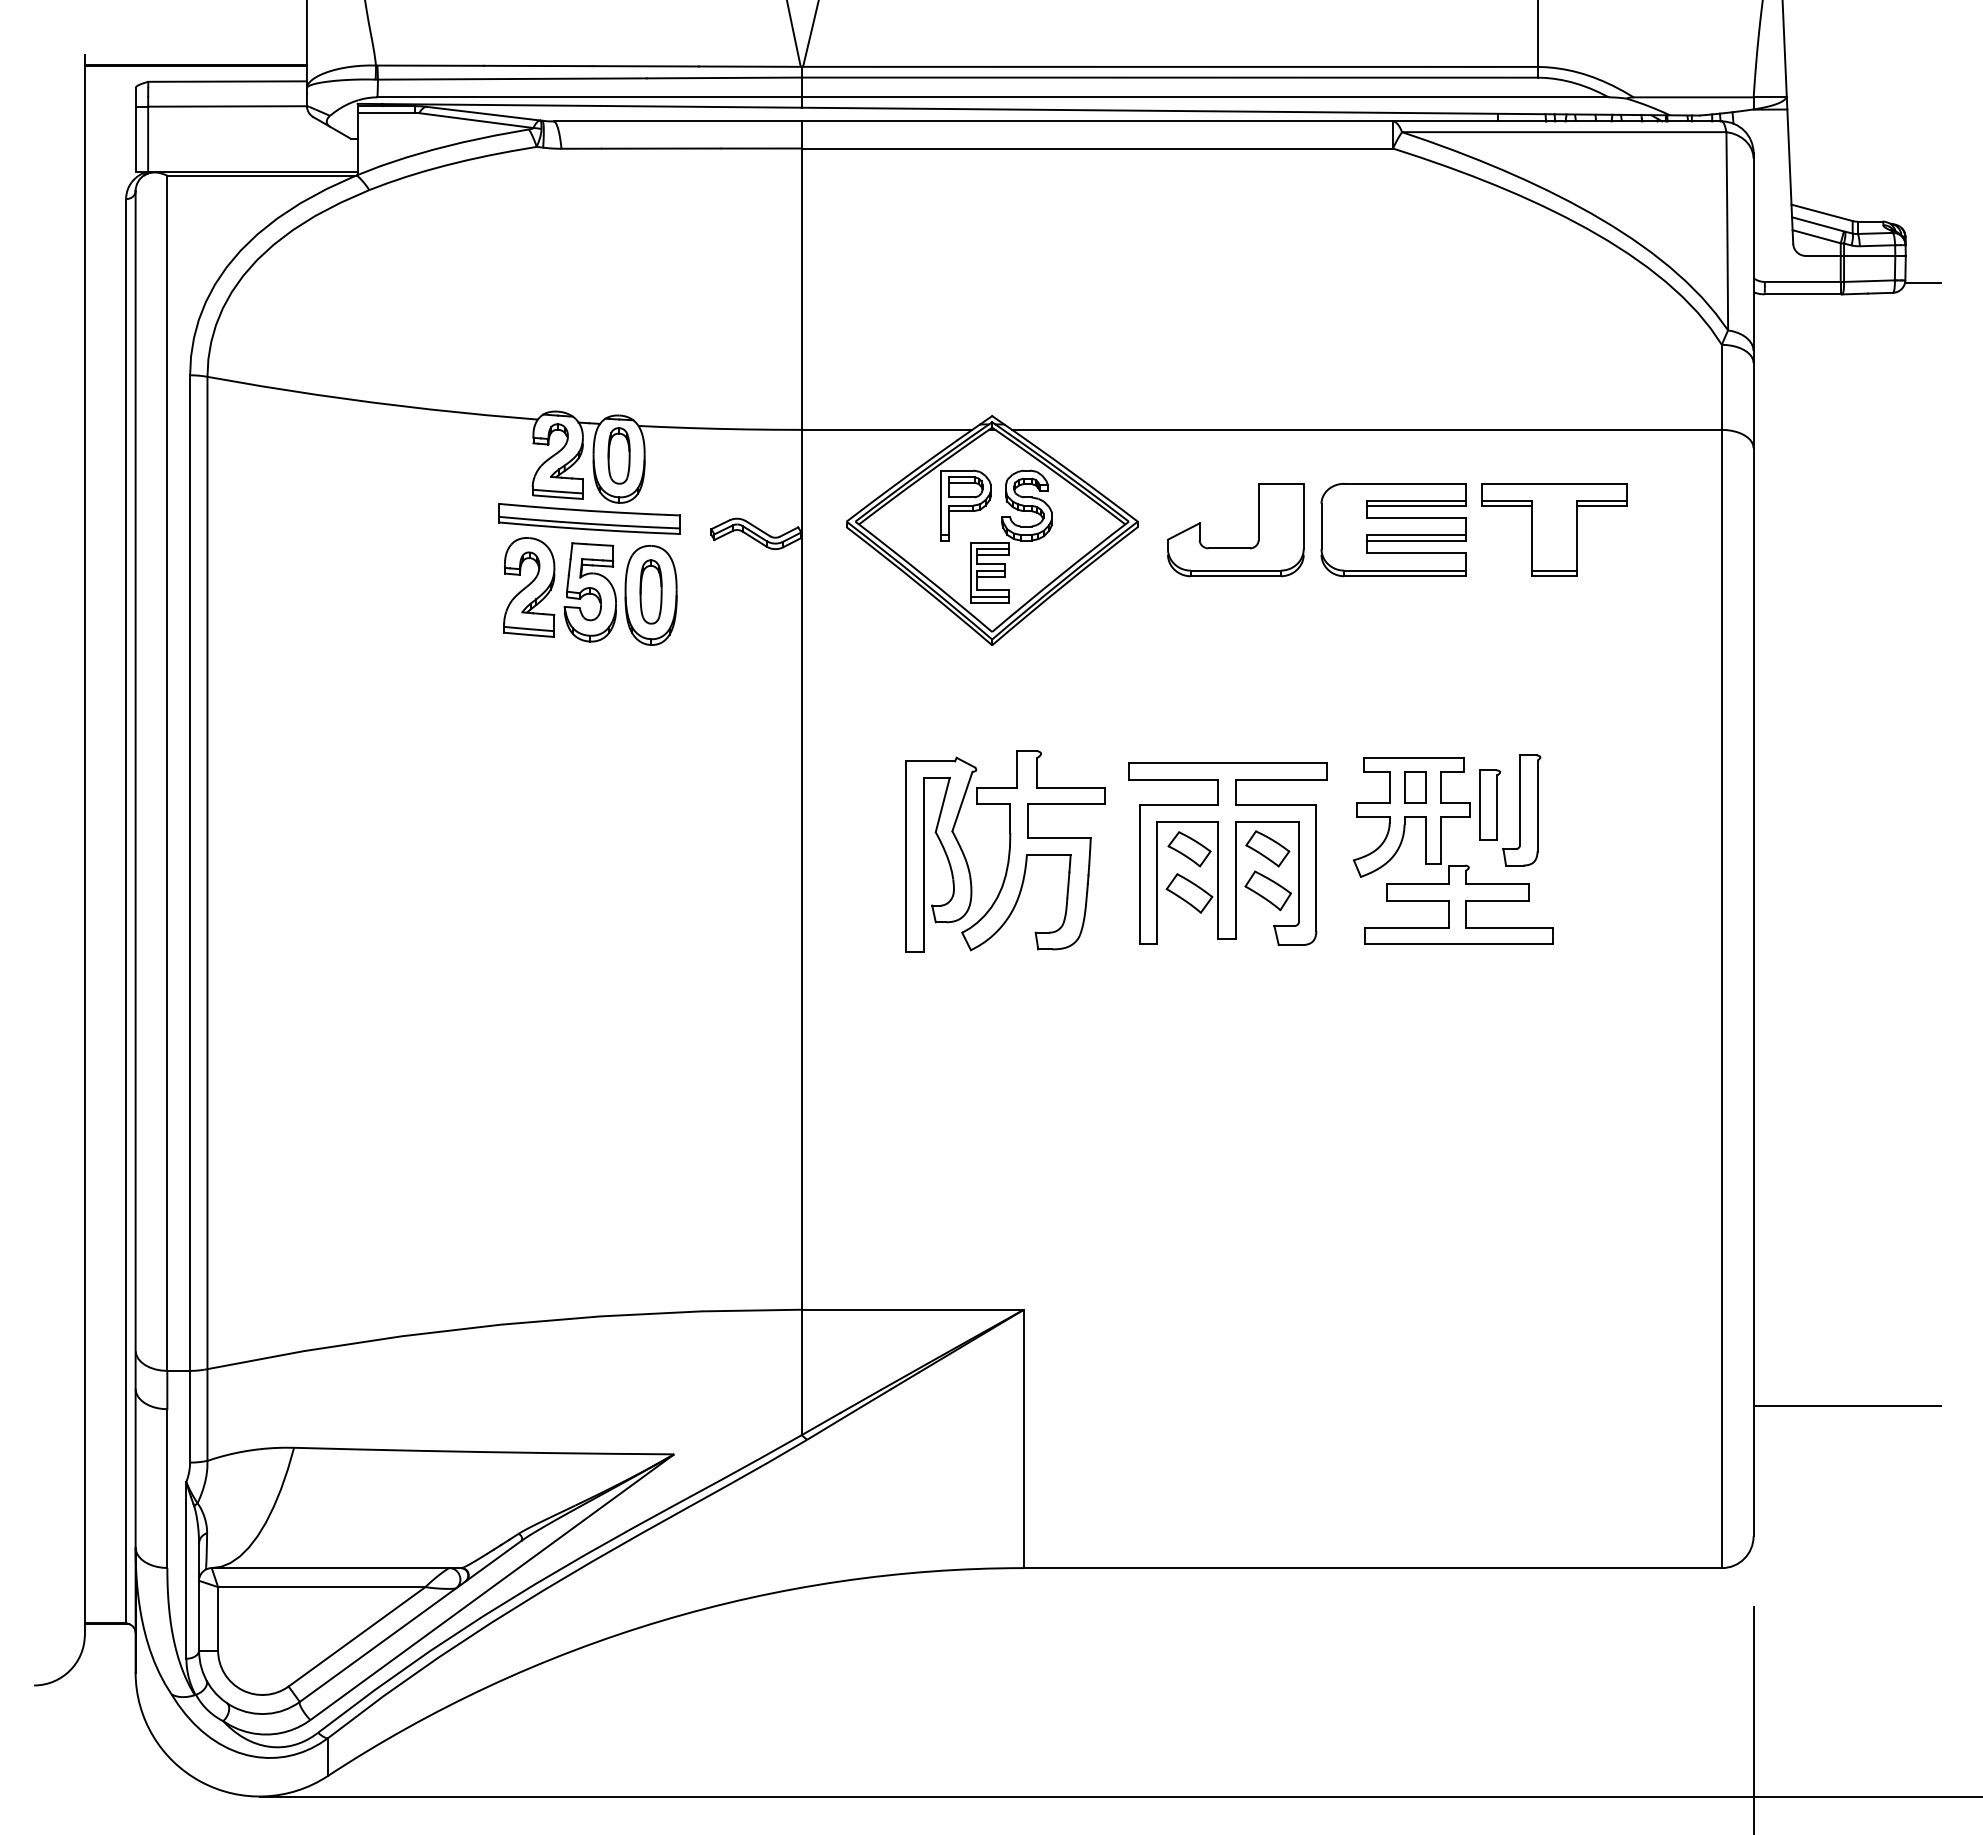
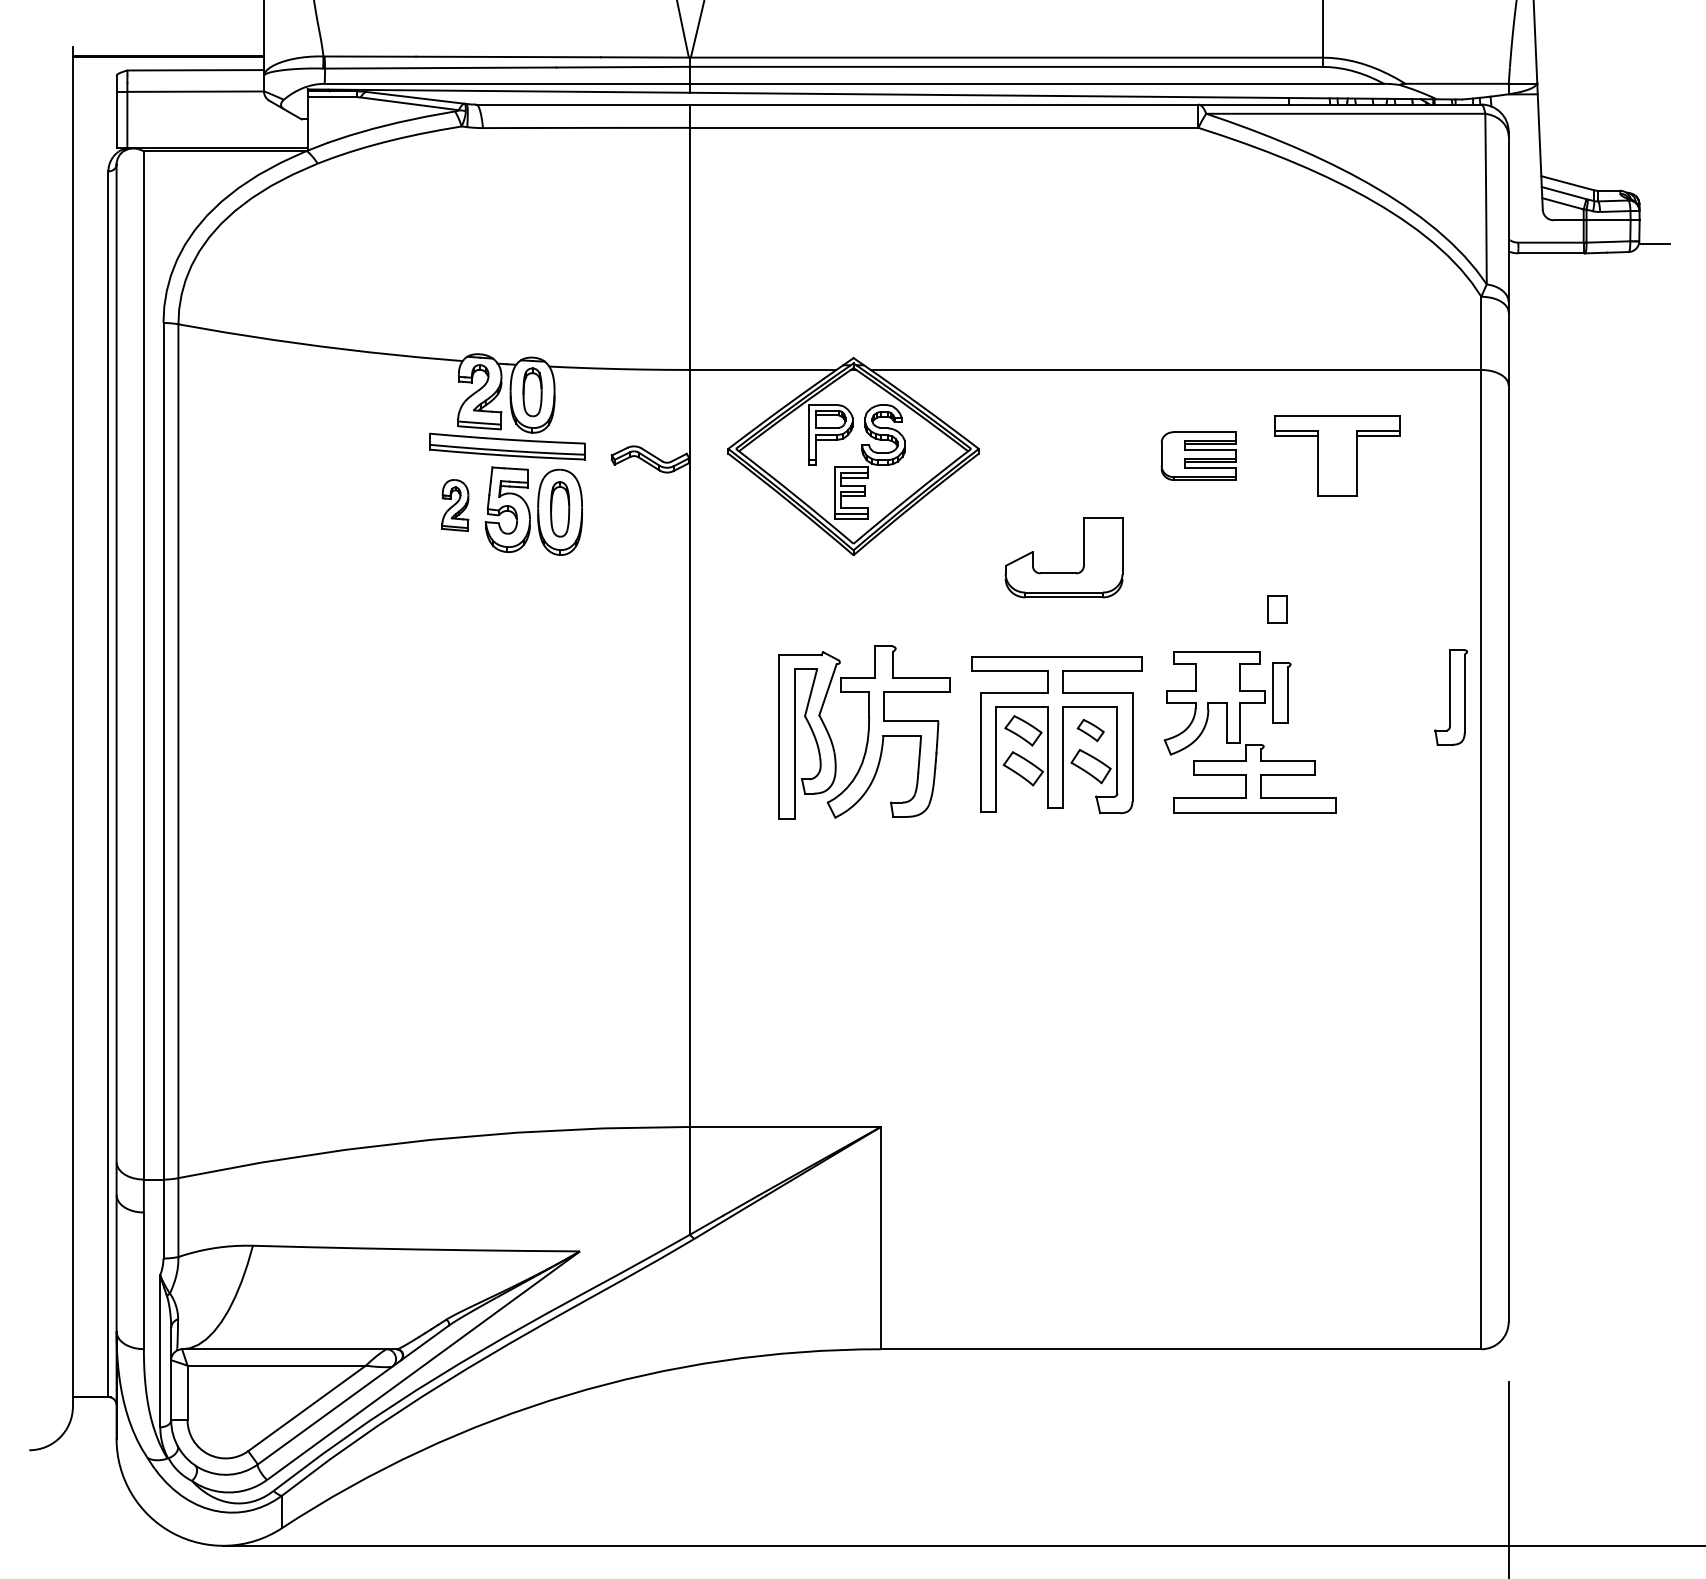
part: (1393, 529) -> (1198, 455), size x0.6
part: (1235, 547) -> (1063, 572), moved
line: (1553, 570) -> (1336, 490), removed
part: (529, 587) -> (455, 505), size x0.6
part: (1415, 787) -> (1277, 609), moved
part: (1521, 810) -> (1450, 697), moved
part: (1267, 848) -> (1090, 730), size x0.7
line: (1847, 1406) -> (1589, 1210), removed

